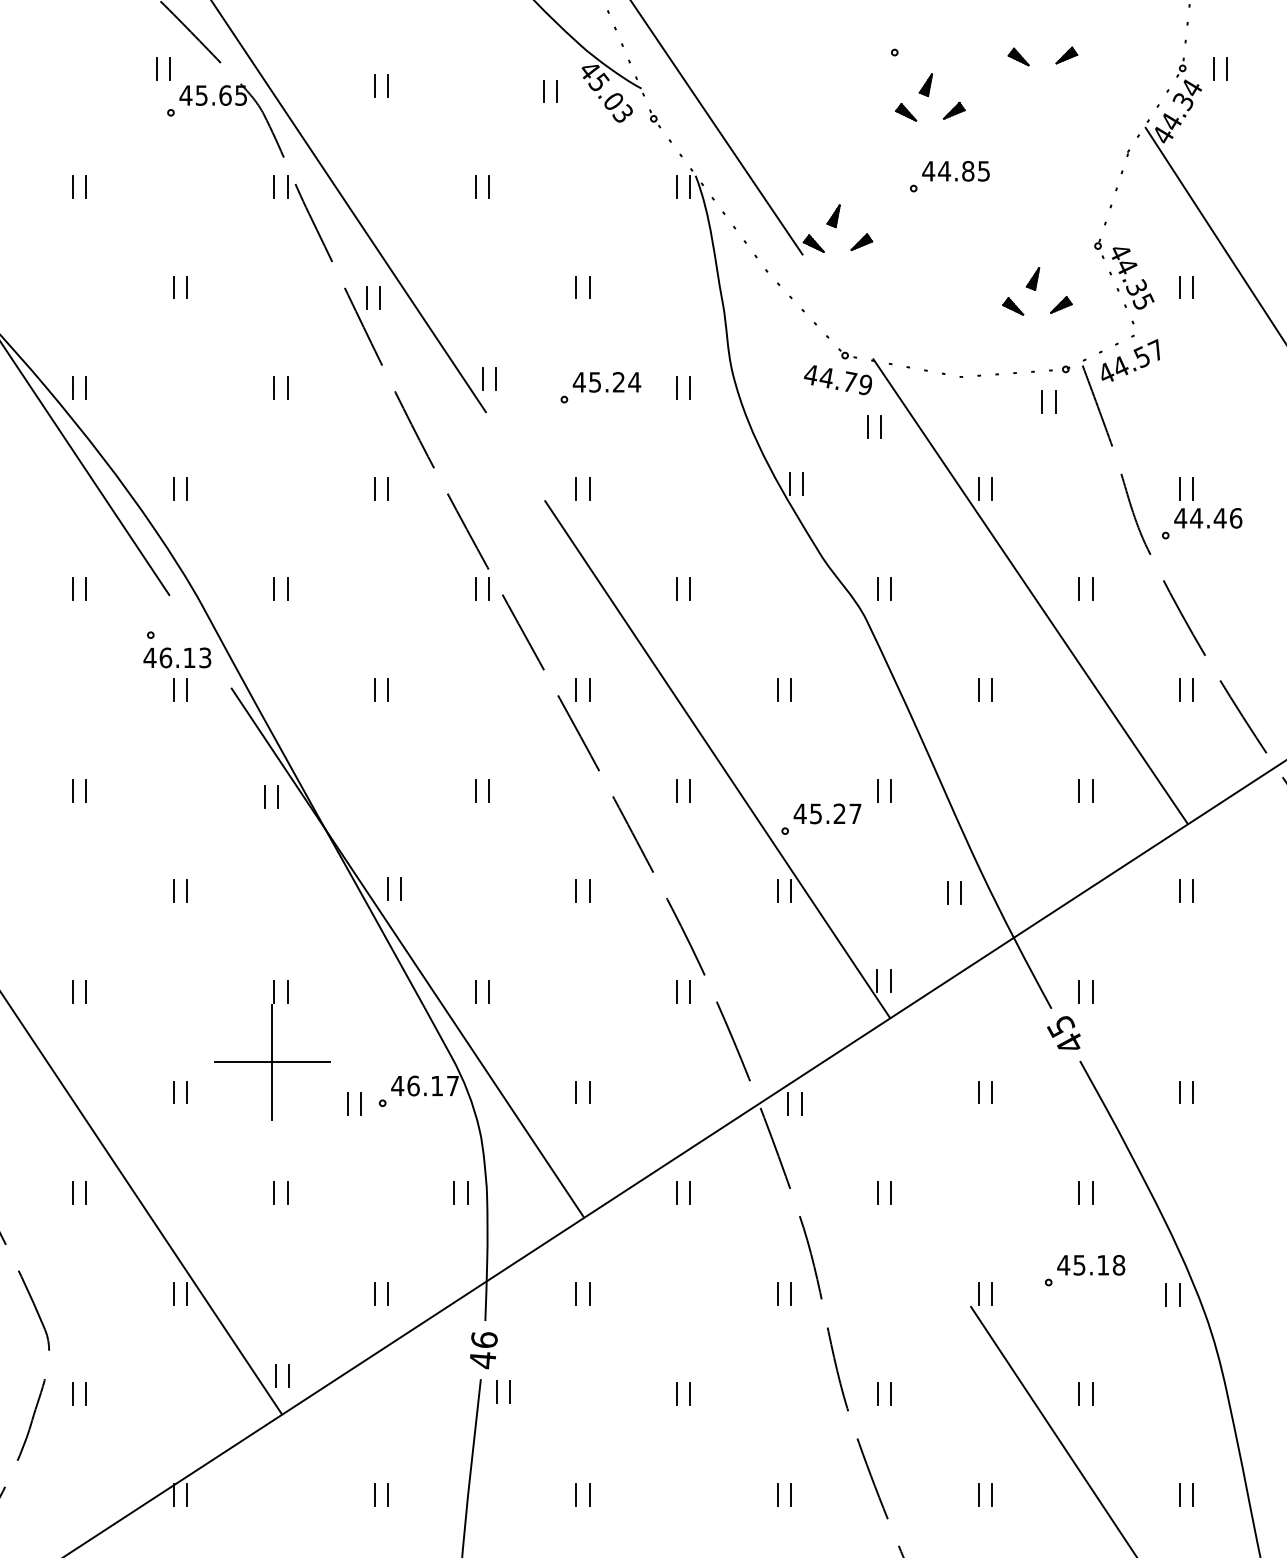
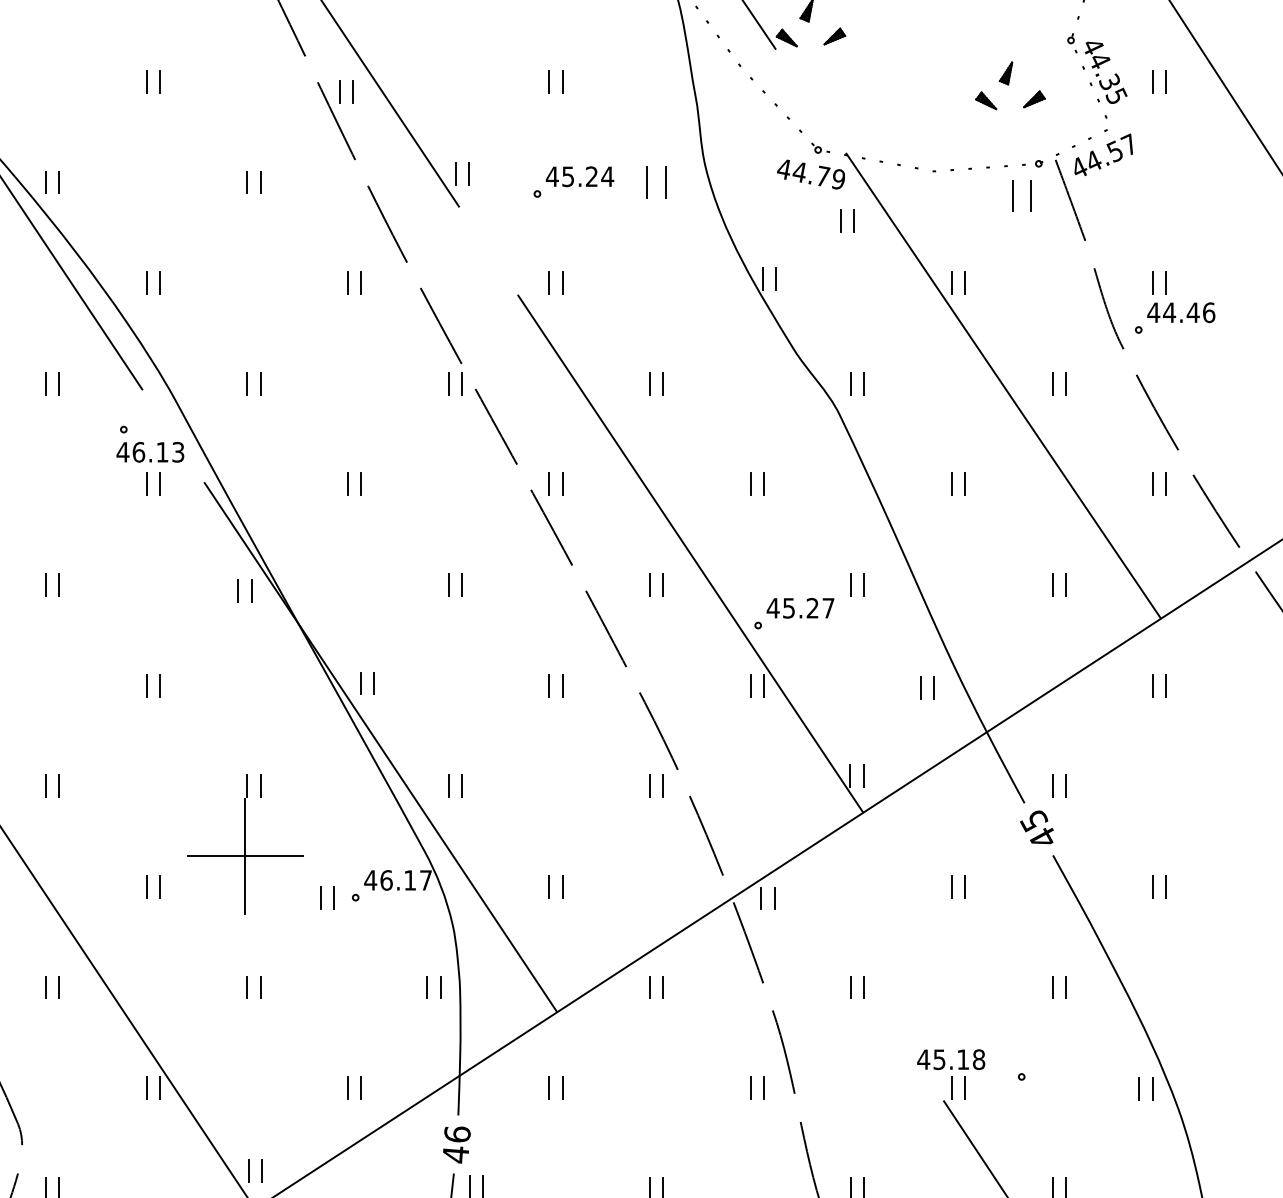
part: (683, 387) -> (656, 181), size x1.4
part: (1048, 401) -> (1021, 195), size x1.4
text: (1091, 1265) -> (951, 1059), moved

